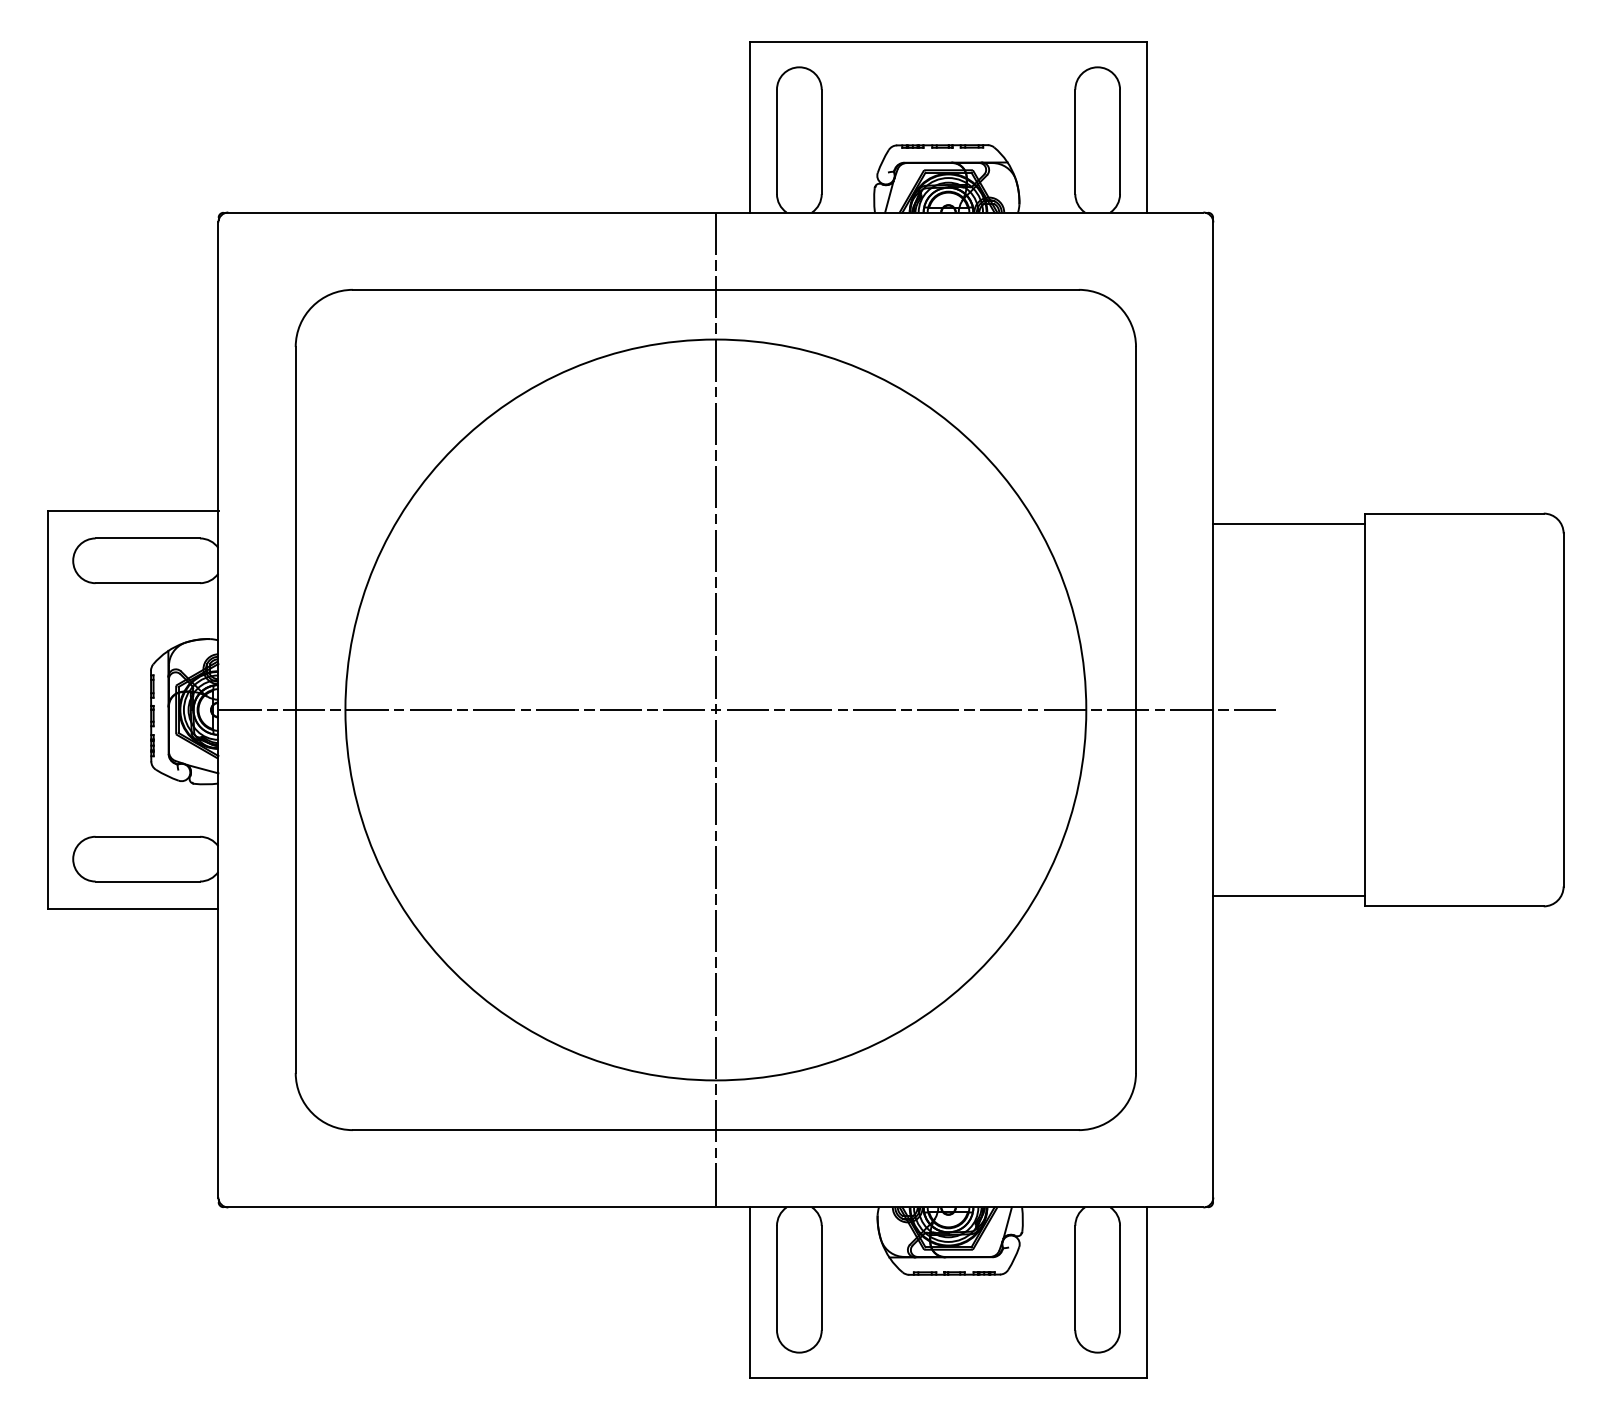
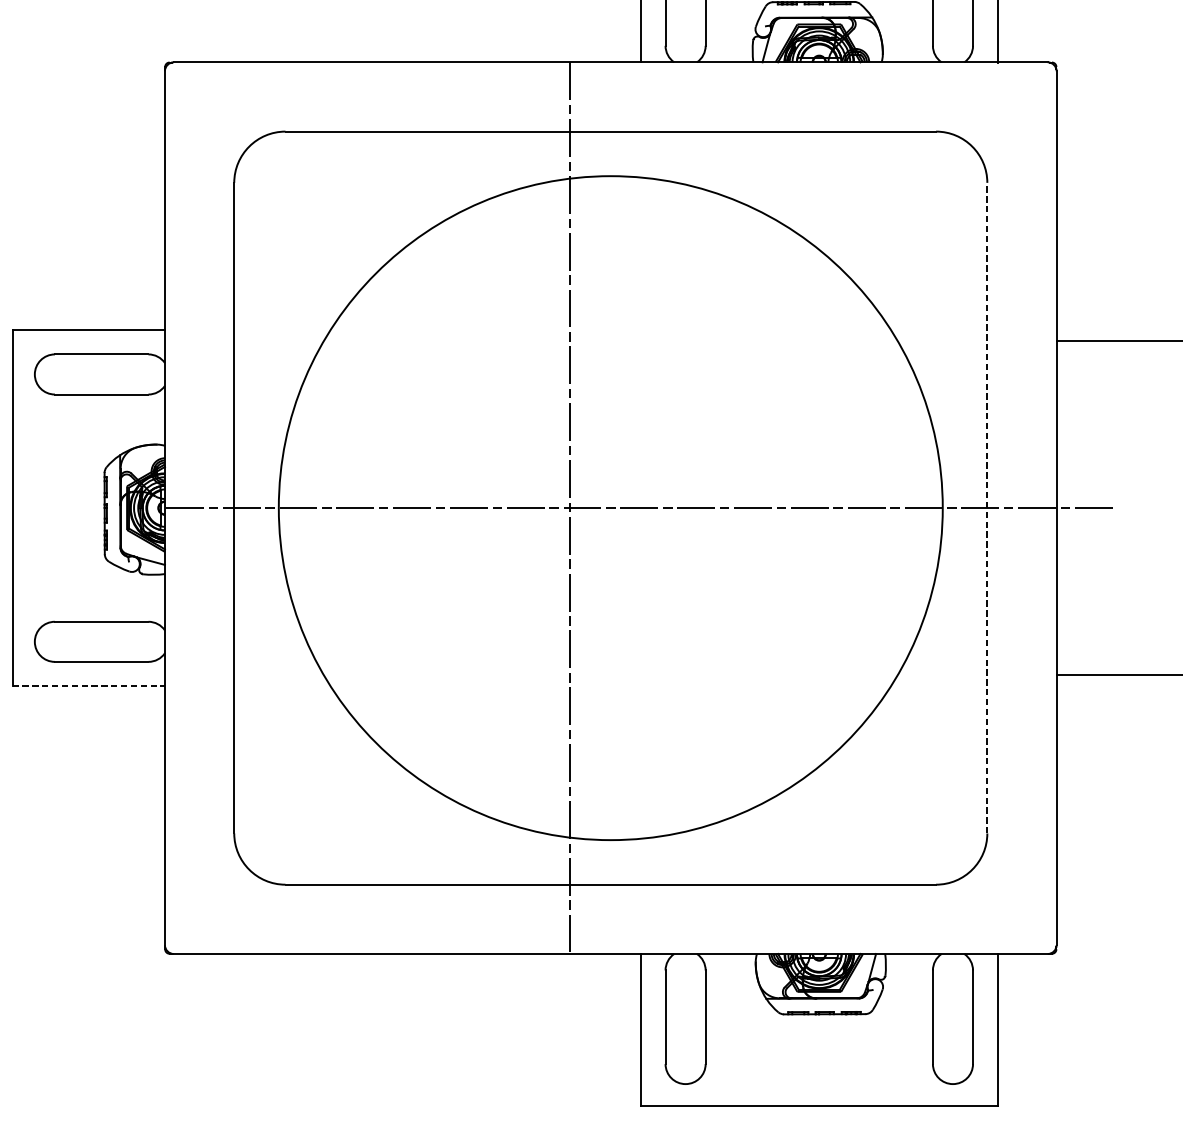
line: (715, 709) -> (569, 507), moved
line: (1136, 709) -> (987, 507), solid -> dashed
line: (133, 908) -> (88, 686), solid -> dashed

